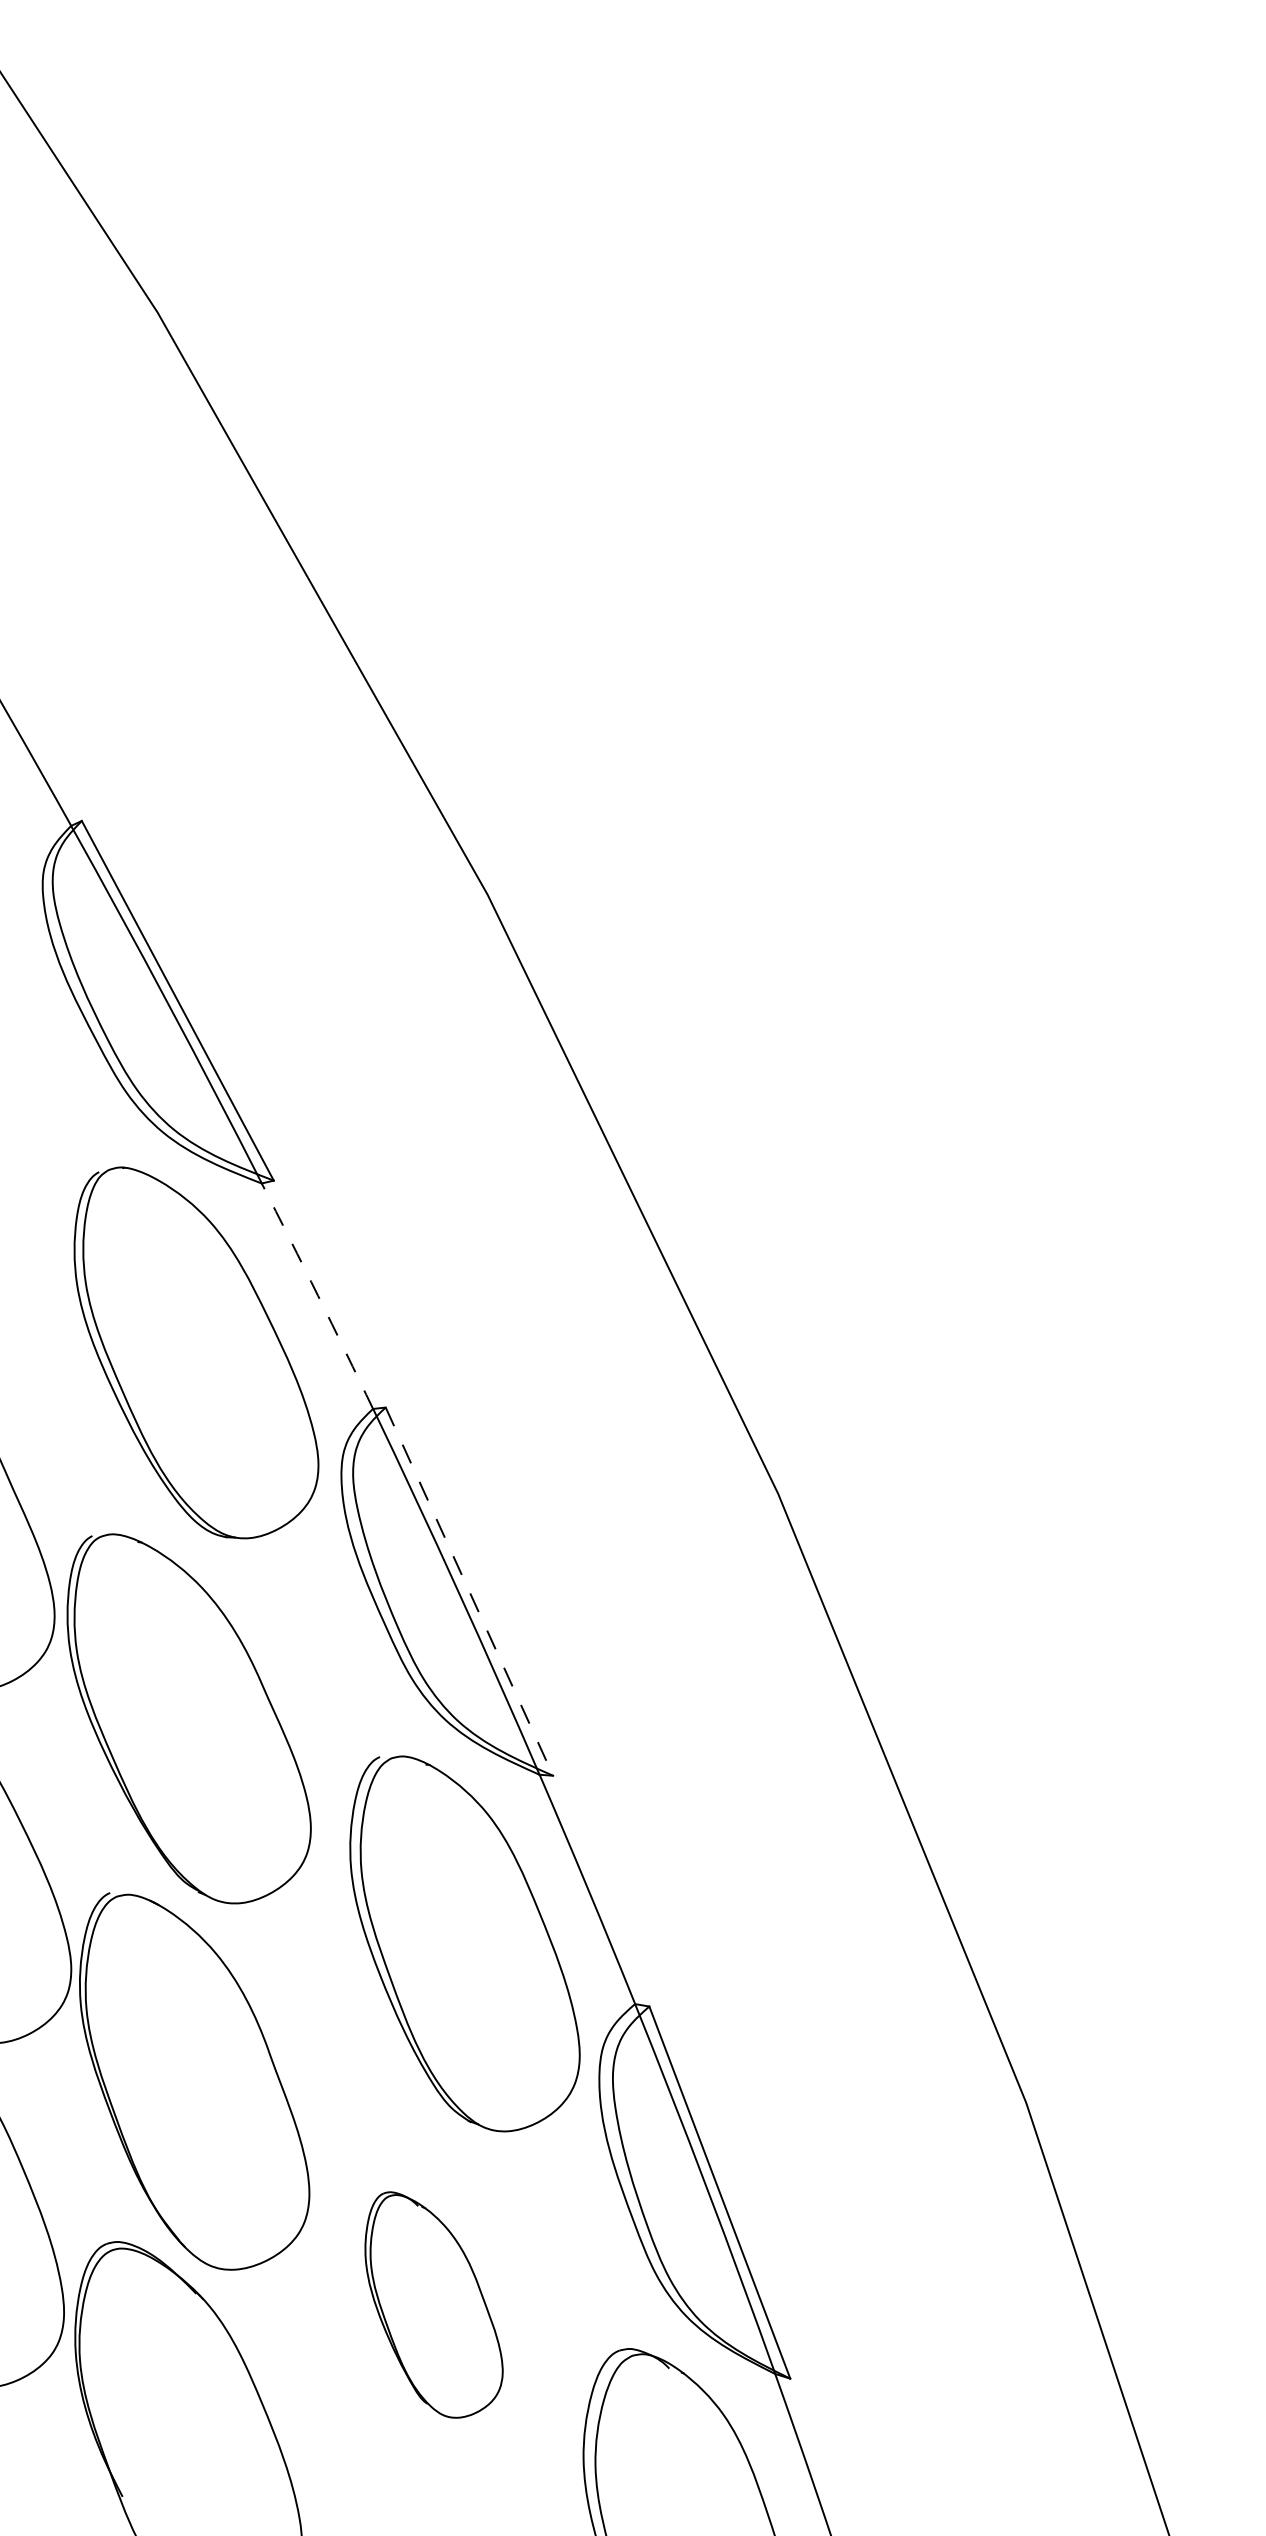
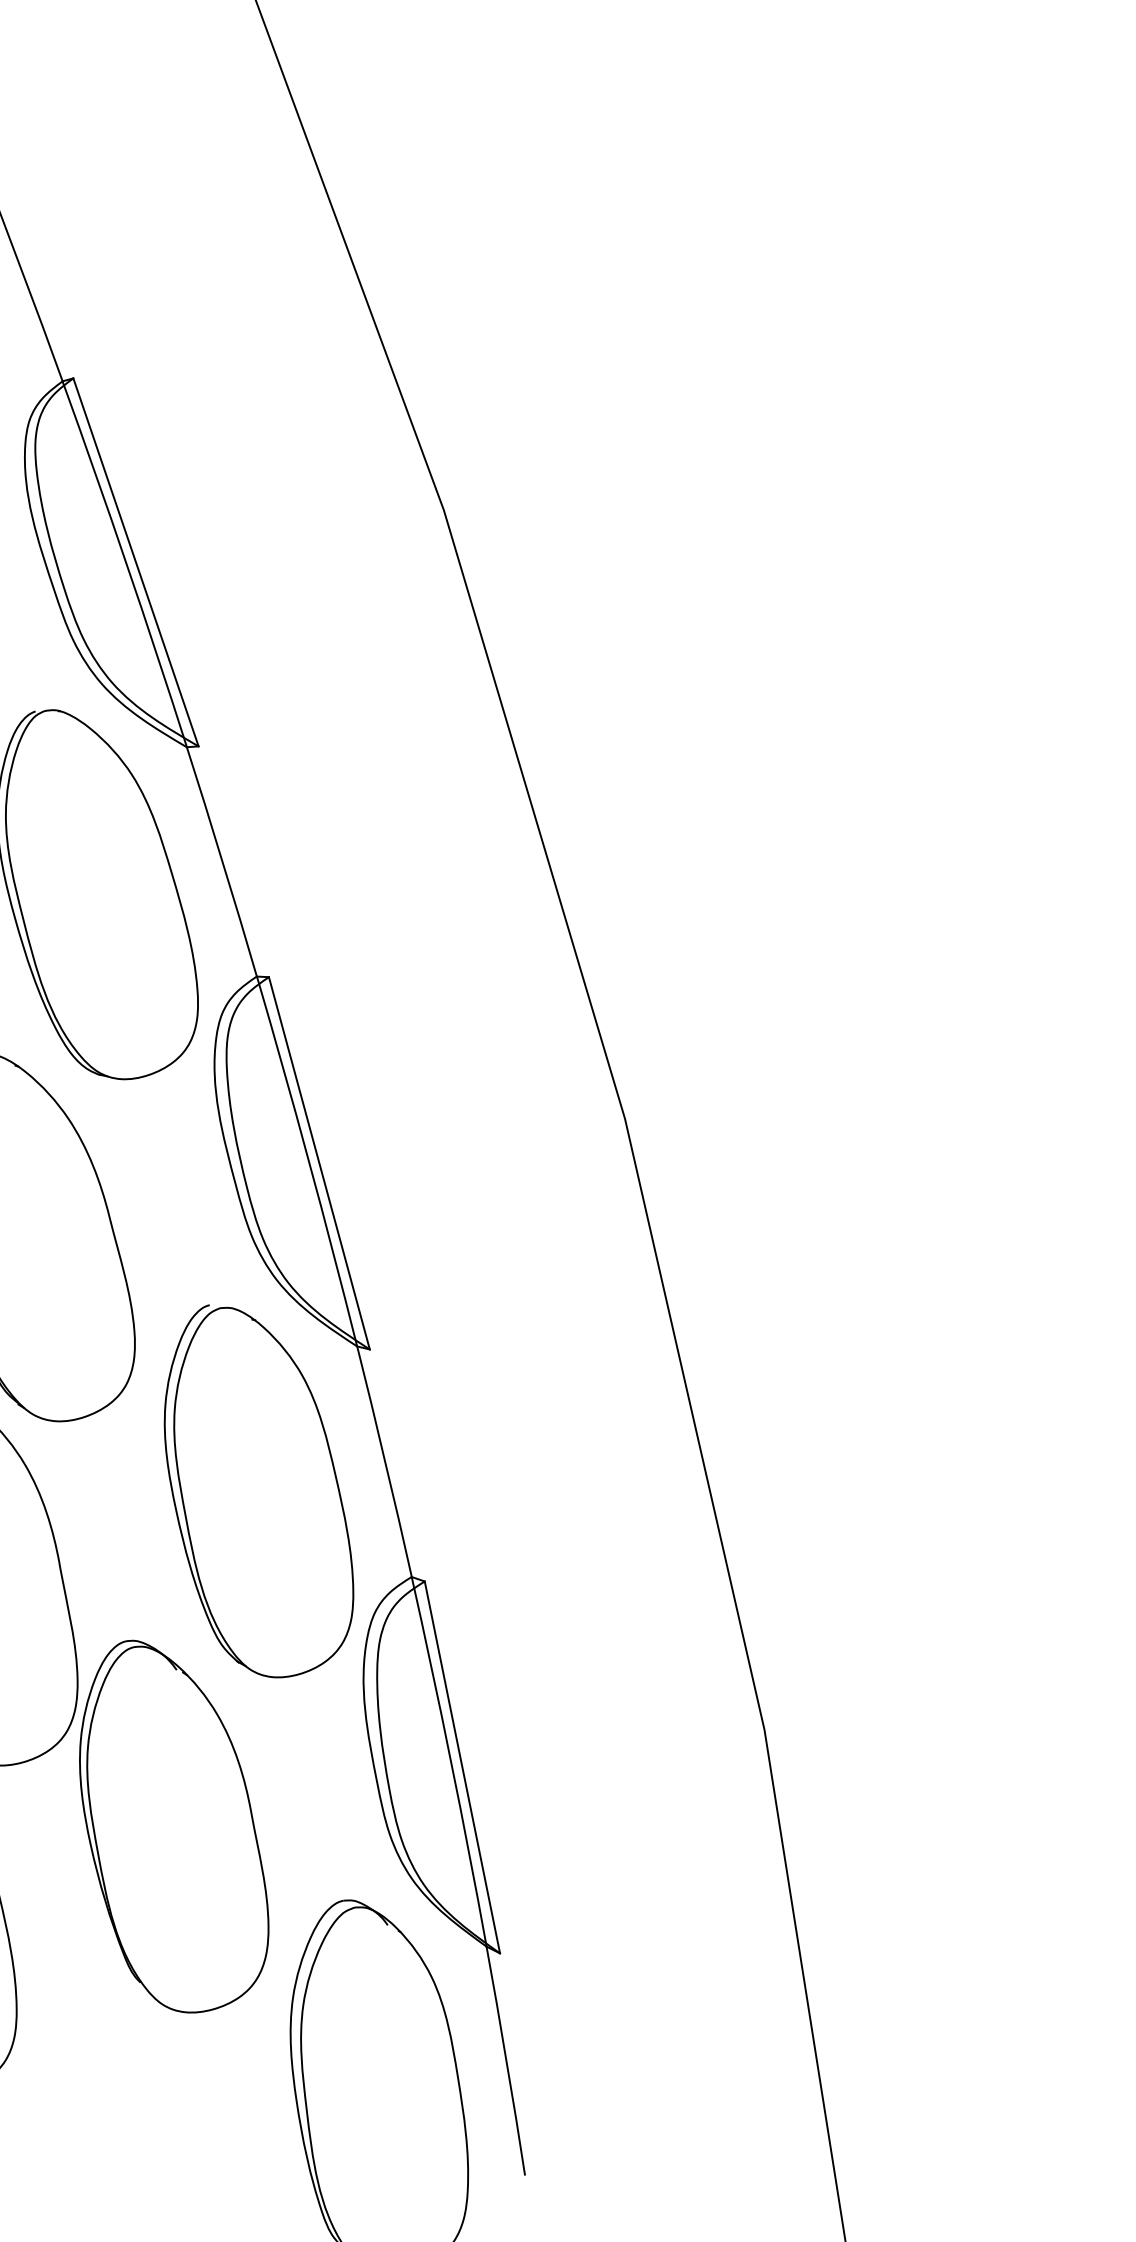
arc: (318, 1295) -> (222, 861), dashed -> solid
line: (469, 1592) -> (319, 1164), dashed -> solid
part: (433, 2304) -> (175, 1828), size x1.67

